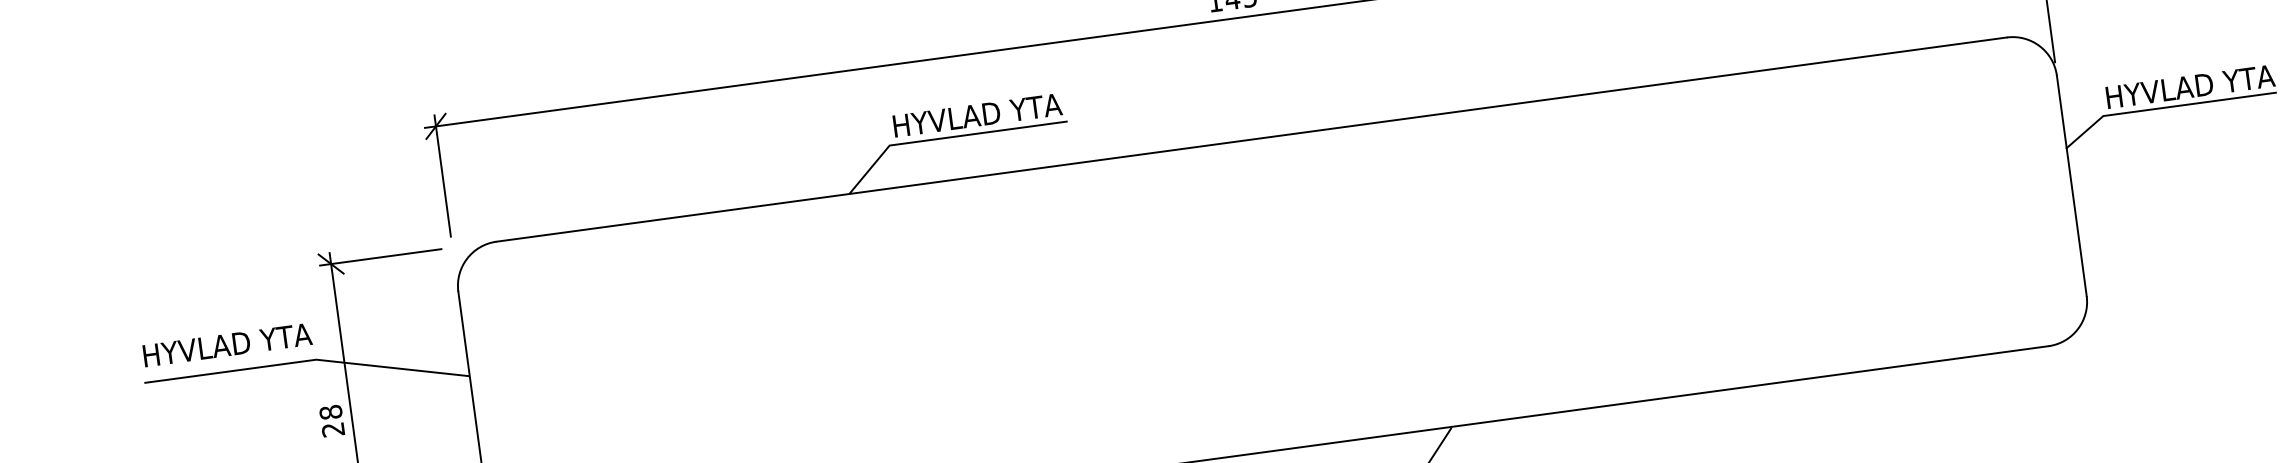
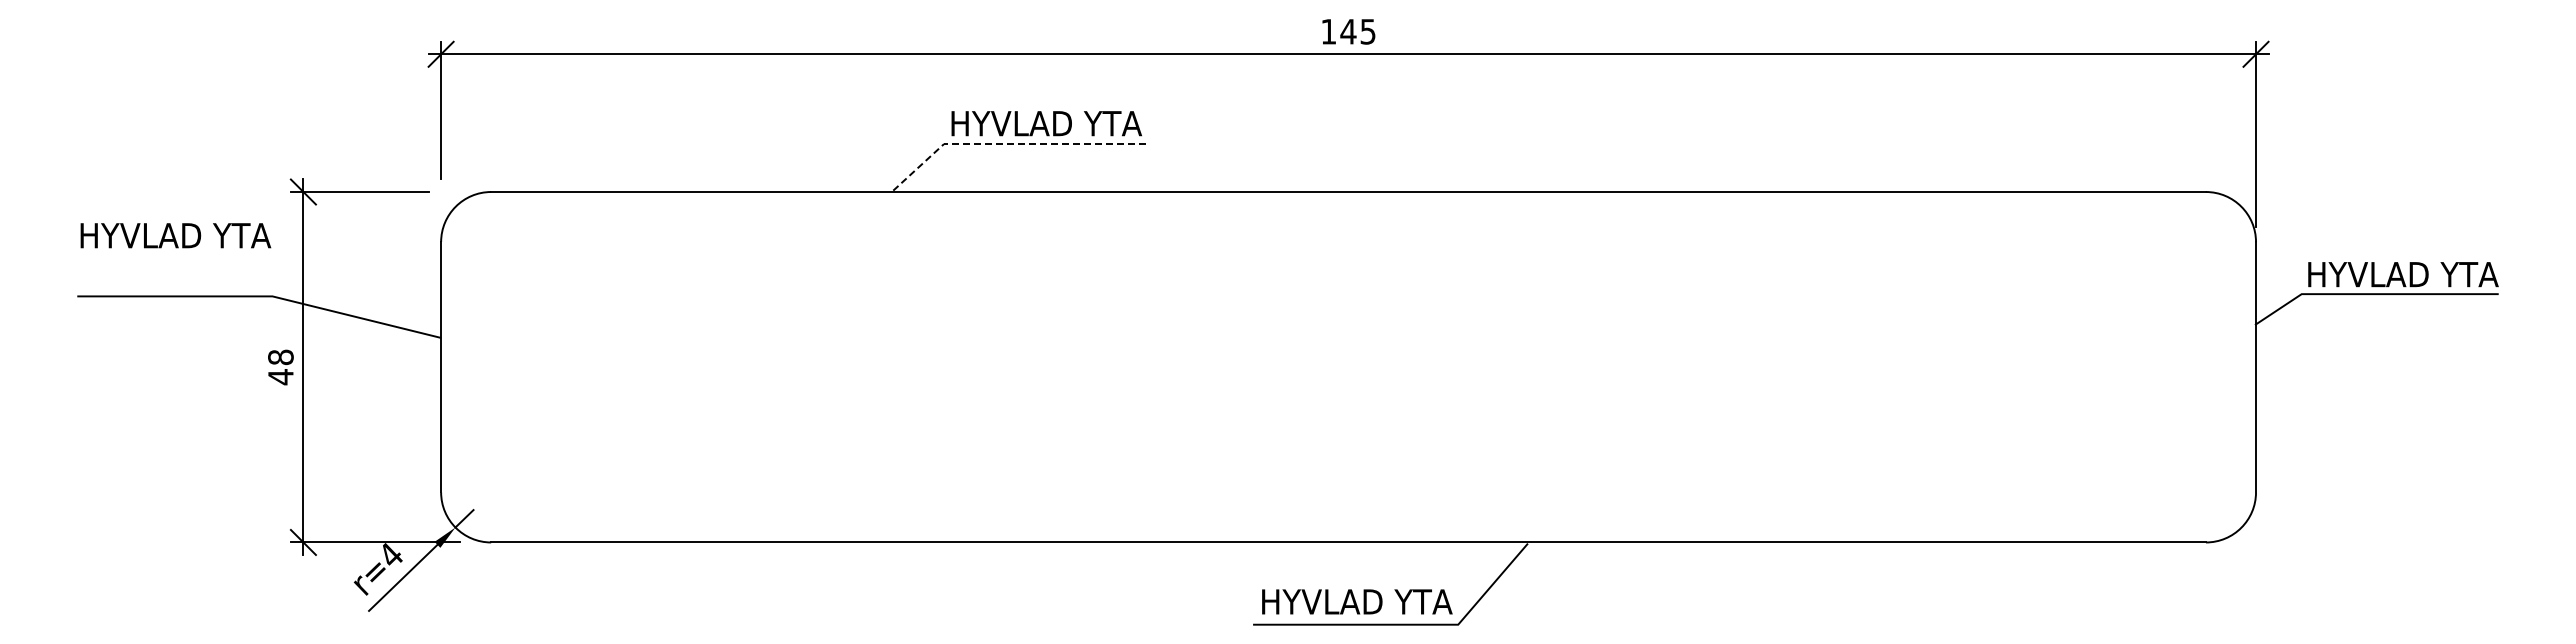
line: (946, 138) -> (1008, 144), solid -> dashed
text: (227, 344) -> (175, 235), moved
text: (333, 430) -> (280, 377), 28 -> 48

